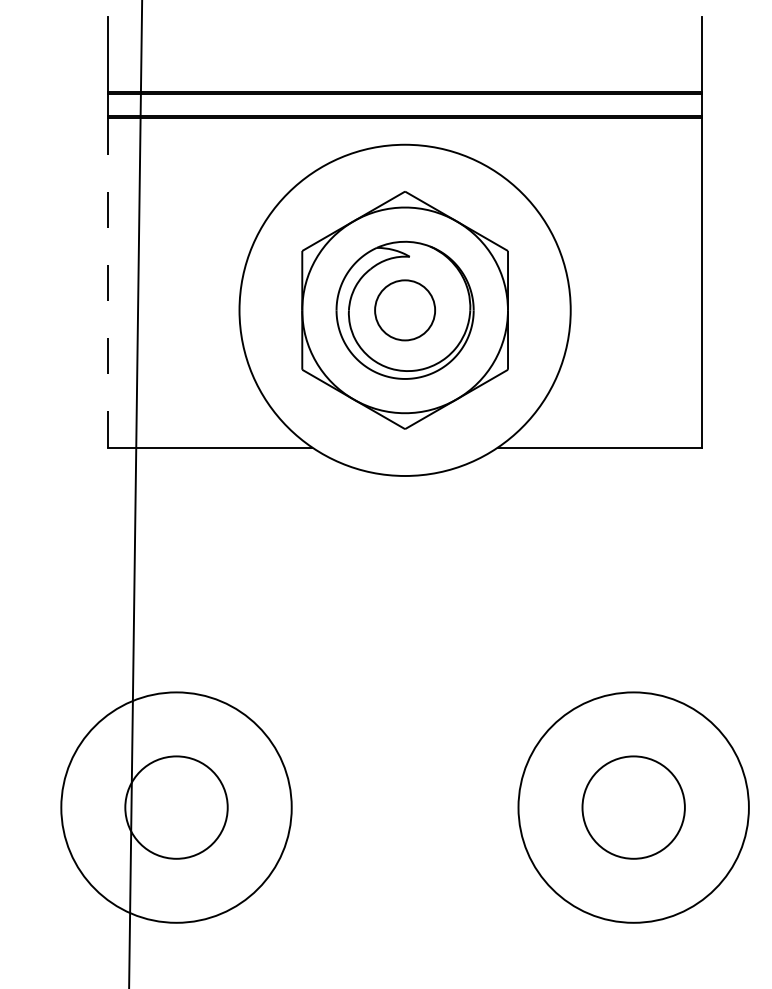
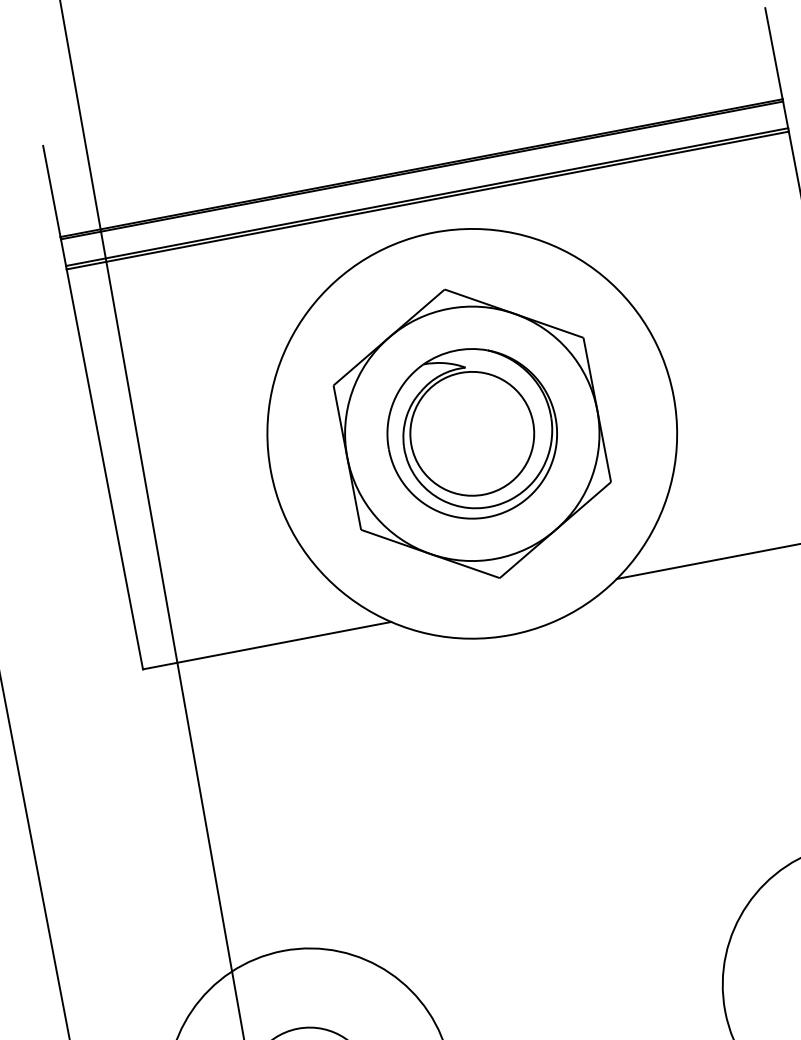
line: (107, 282) -> (104, 468), dashed -> solid
circle: (405, 310) -> (472, 433), size x1.67

